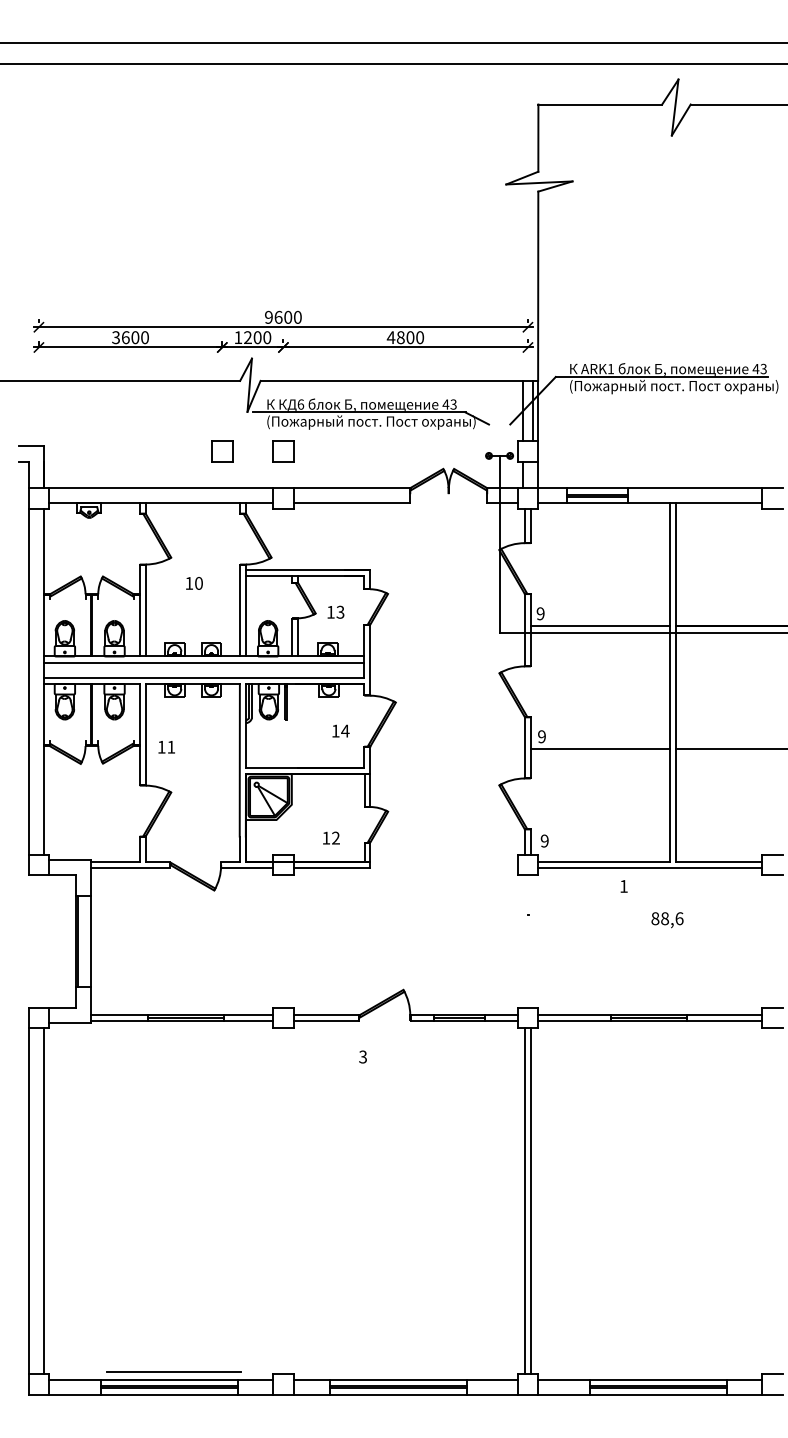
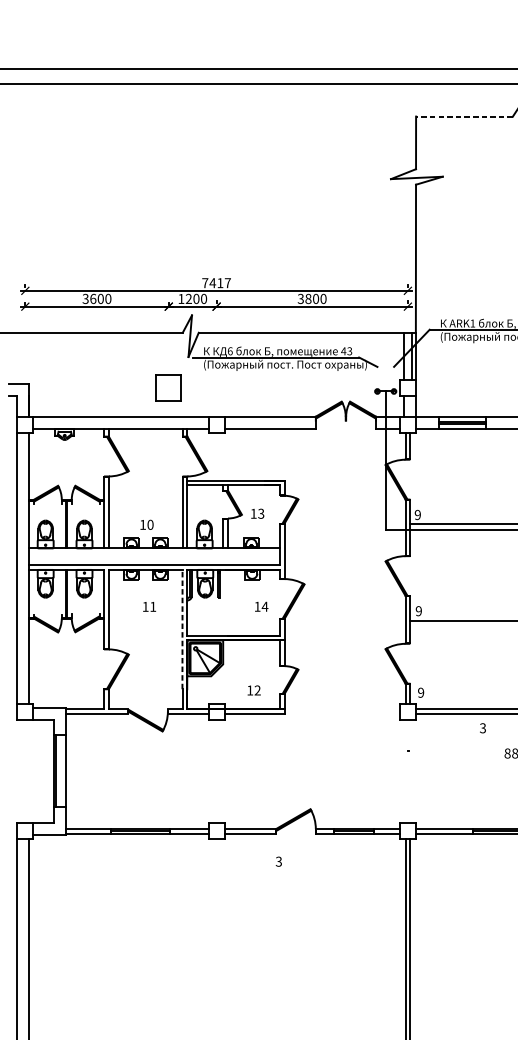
line: (600, 104) -> (464, 116), solid -> dashed
text: (283, 316) -> (216, 282), 9600 -> 7417
text: (390, 337) -> (300, 298), 4800 -> 3800
part: (222, 451) -> (168, 388), size x1.6
part: (283, 451) -> (216, 388), removed
text: (194, 583) -> (147, 524), moved
line: (204, 662) -> (154, 553), removed
text: (166, 747) -> (149, 607), moved
line: (239, 759) -> (182, 628), solid -> dashed
text: (623, 885) -> (482, 727), 1 -> 3

